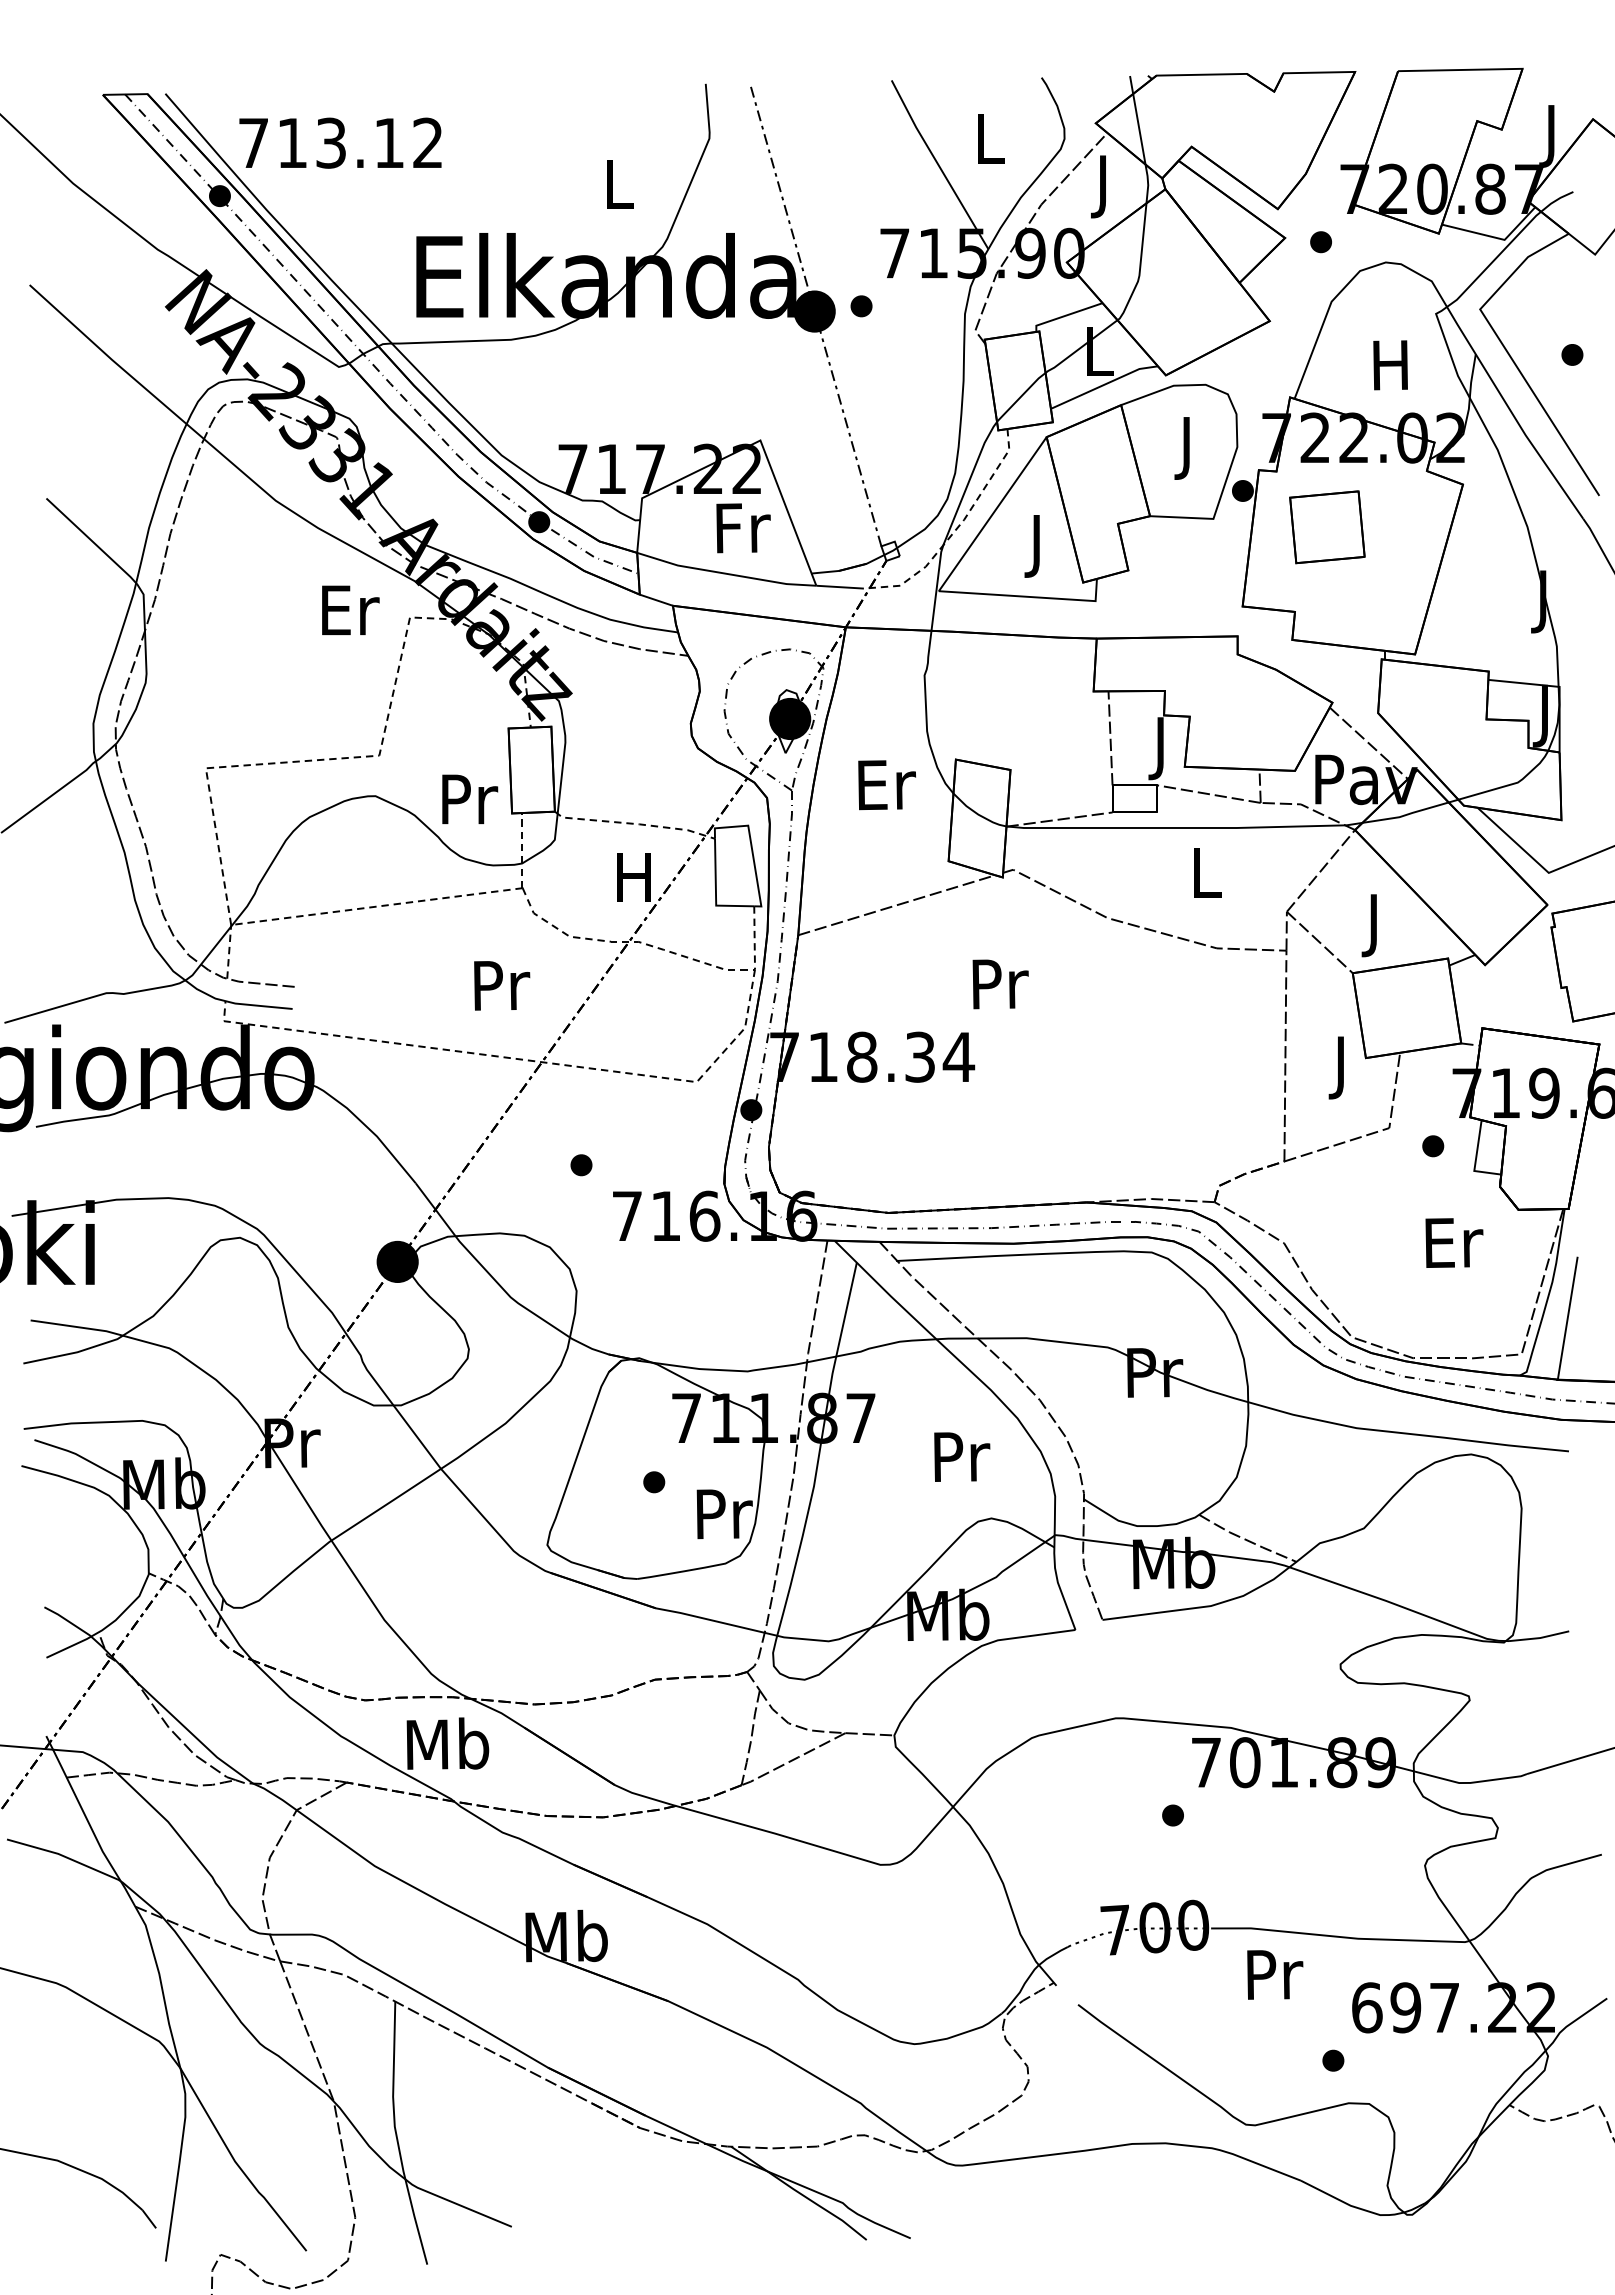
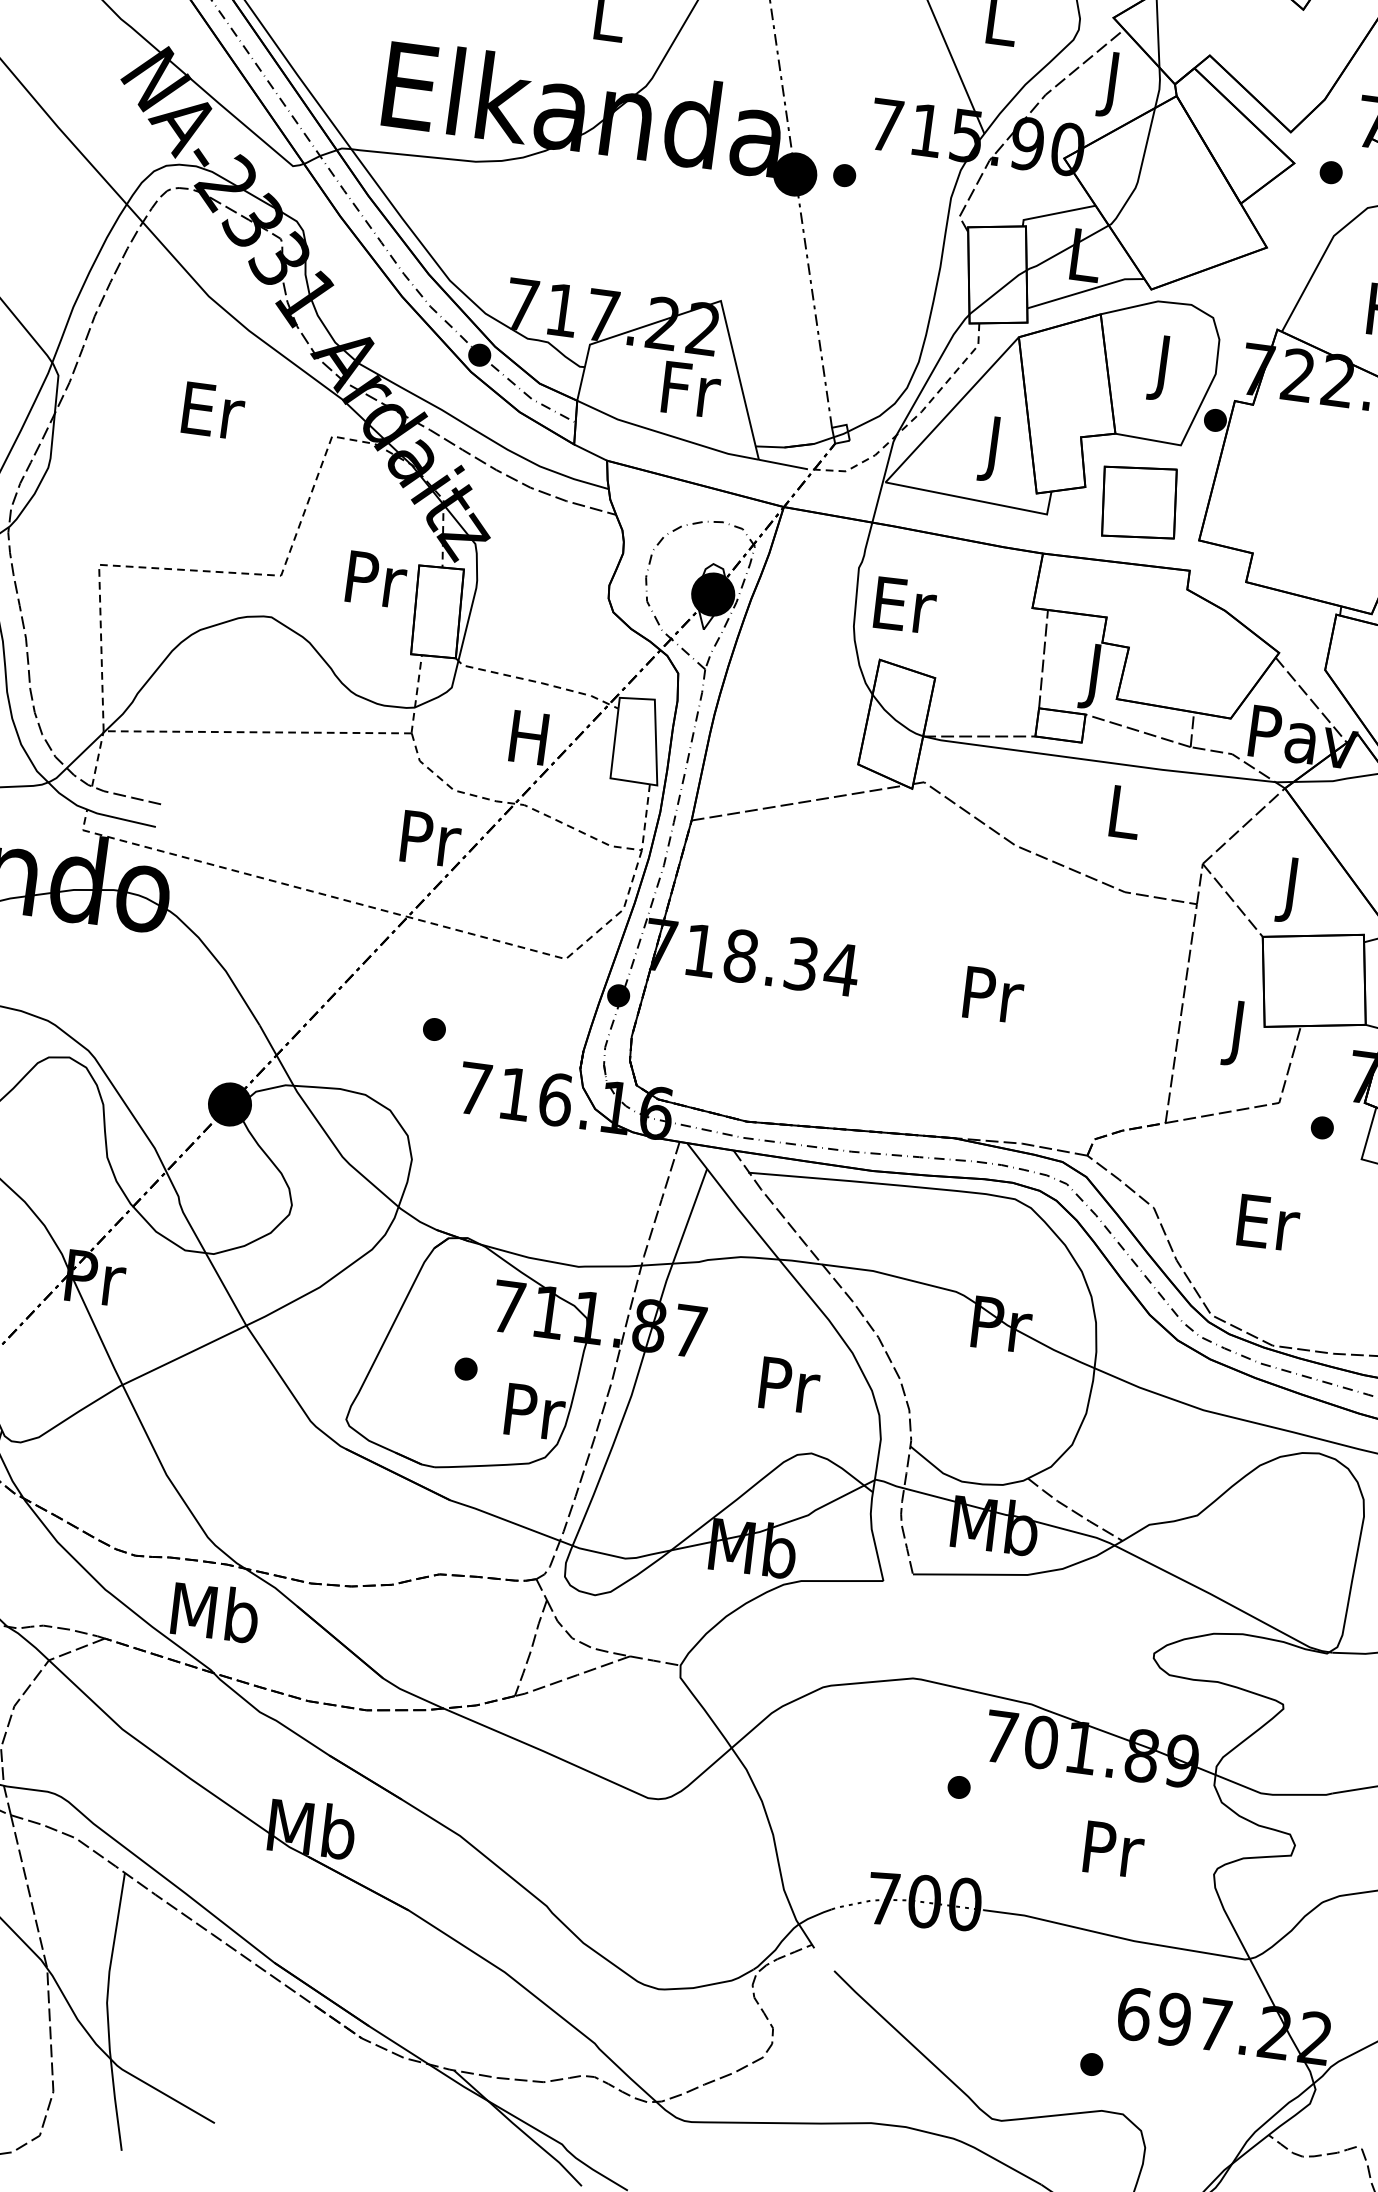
part: (1327, 527) -> (1139, 502), moved
text: (350, 609) -> (213, 409), moved
text: (886, 785) -> (904, 605), moved
text: (470, 798) -> (377, 578), moved
text: (1000, 984) -> (993, 995), moved
text: (502, 985) -> (431, 838), moved
text: (1454, 1242) -> (1268, 1222), moved
text: (1275, 1974) -> (1114, 1849), moved

